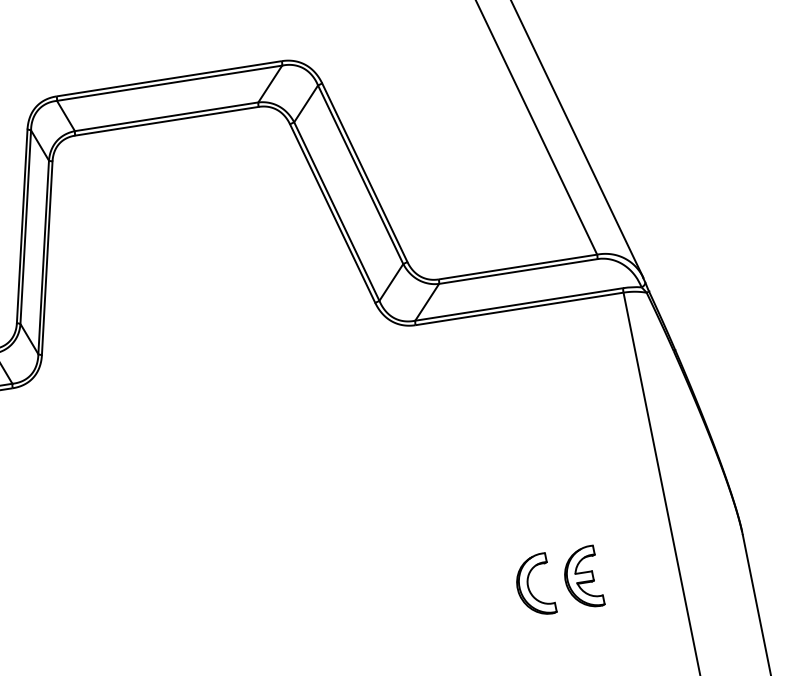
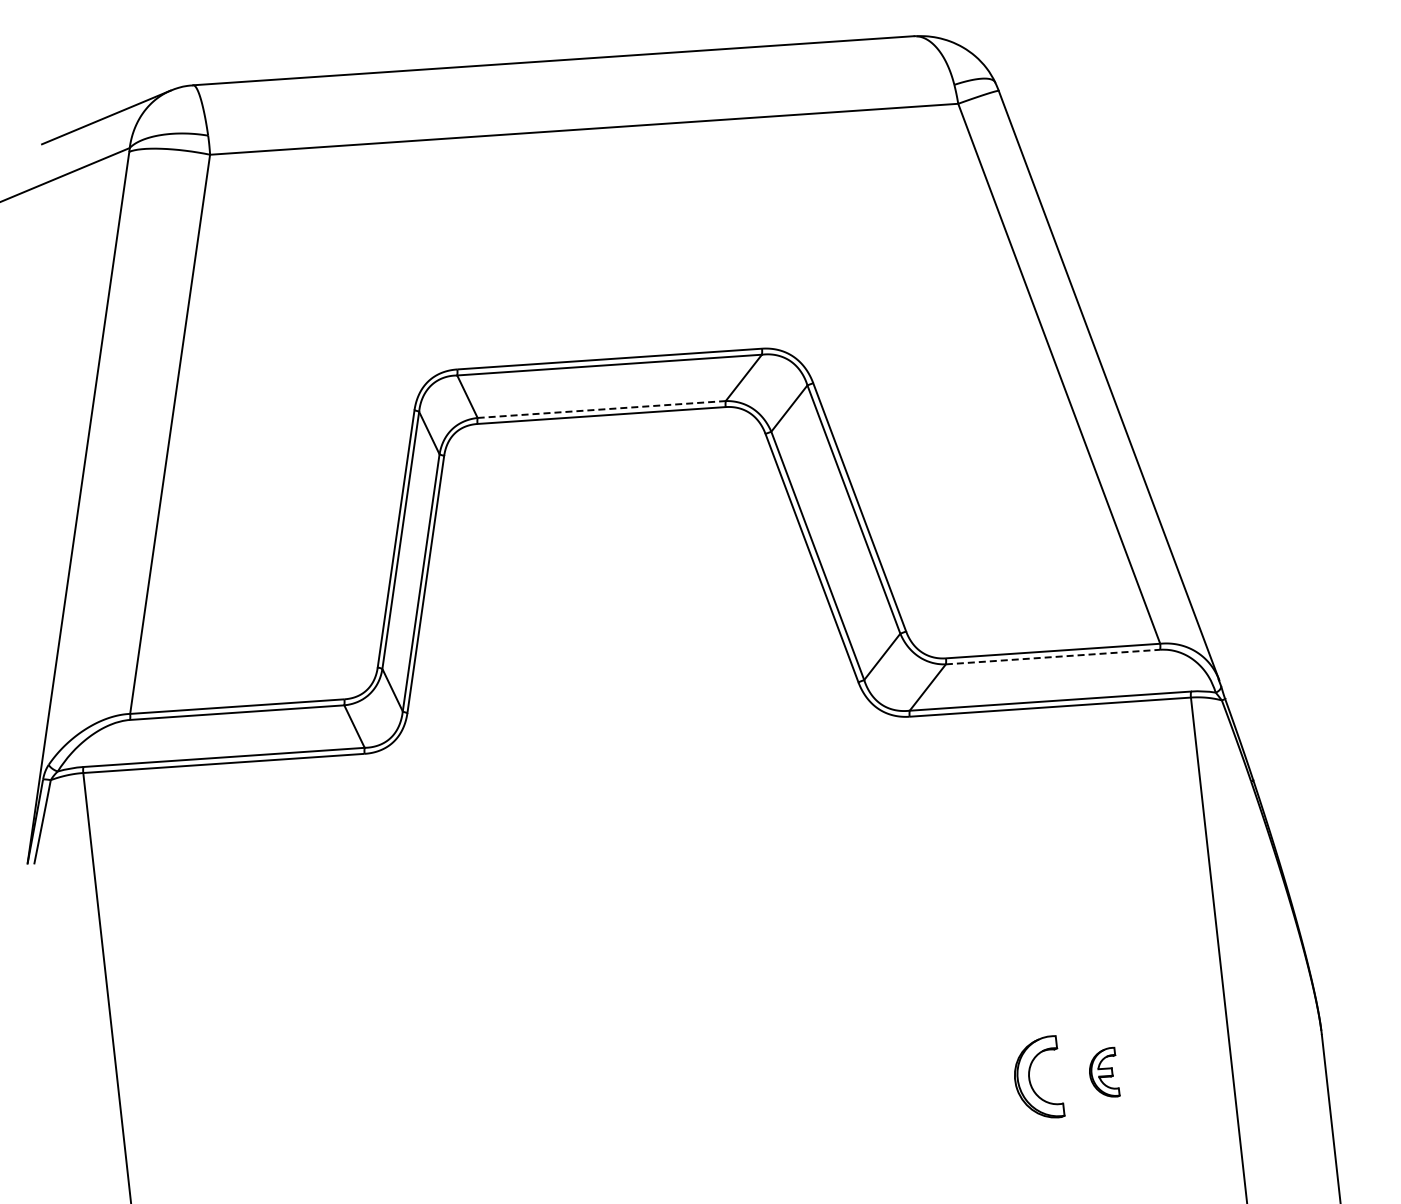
line: (167, 116) -> (602, 409), solid -> dashed
line: (518, 271) -> (1053, 657), solid -> dashed
part: (583, 576) -> (1104, 1071), size x0.6

